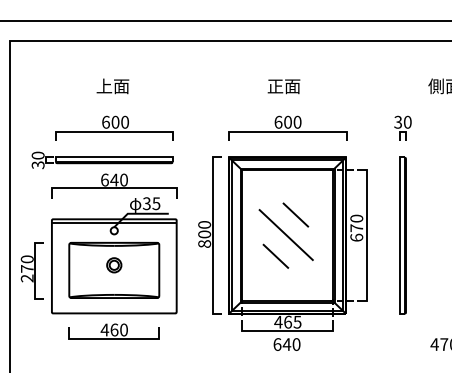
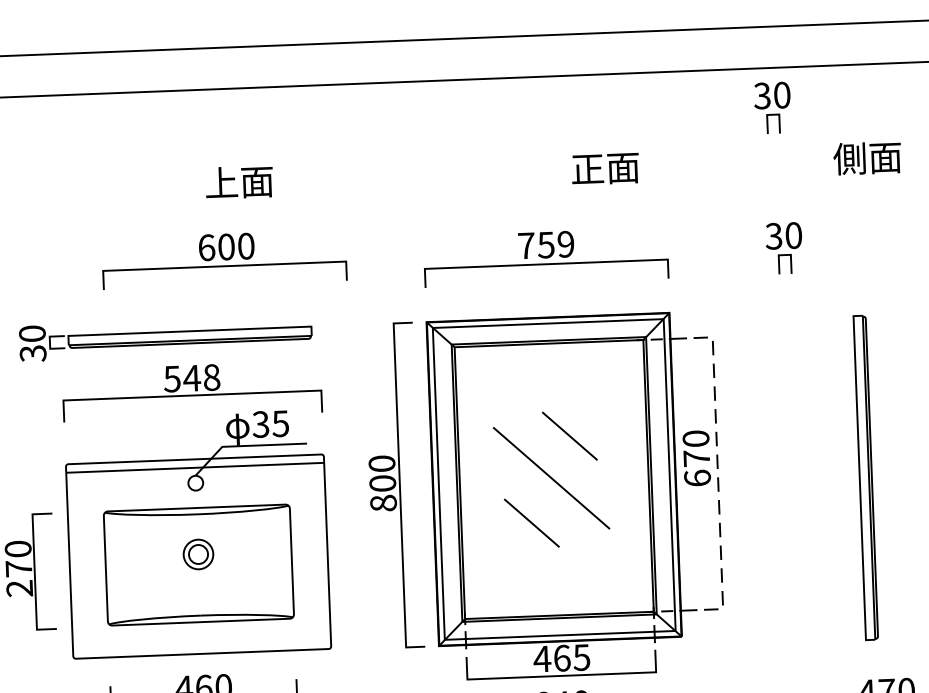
part: (399, 59) -> (771, 106), added
text: (112, 86) -> (238, 182), moved
text: (283, 86) -> (604, 168), moved
text: (287, 121) -> (545, 243), 600 -> 759
part: (114, 127) -> (224, 257), moved
text: (114, 179) -> (192, 377), 640 -> 548
line: (366, 235) -> (717, 472), solid -> dashed
part: (402, 235) -> (864, 477), moved

